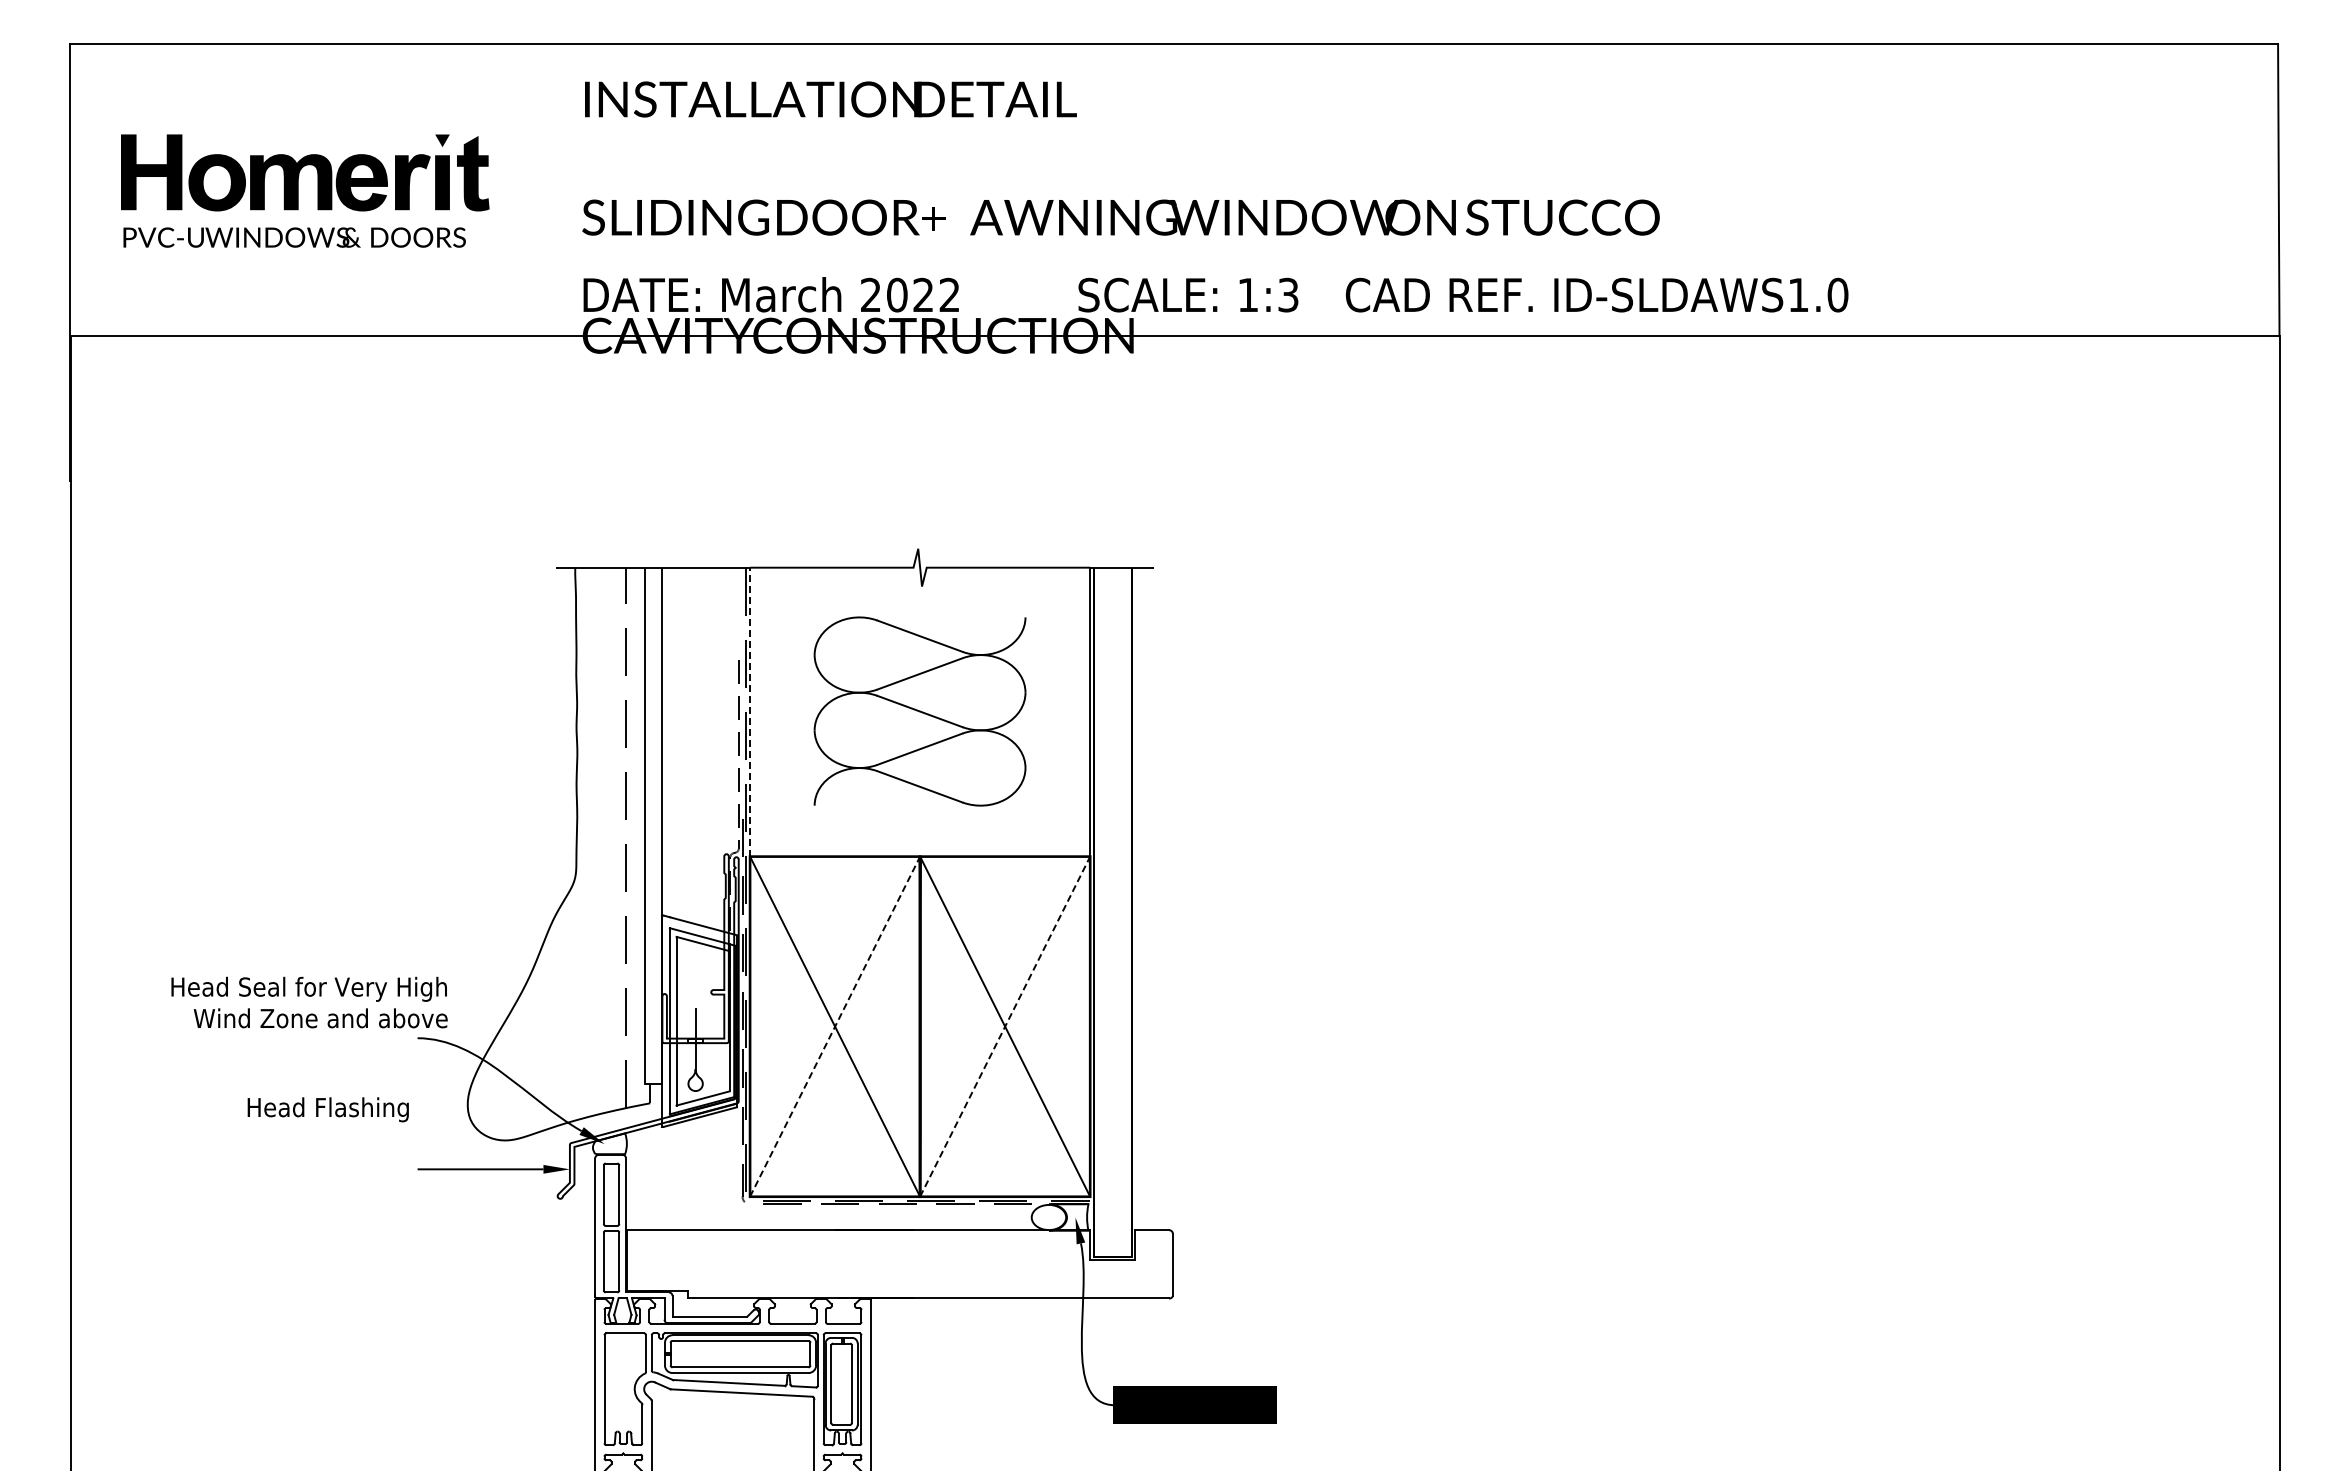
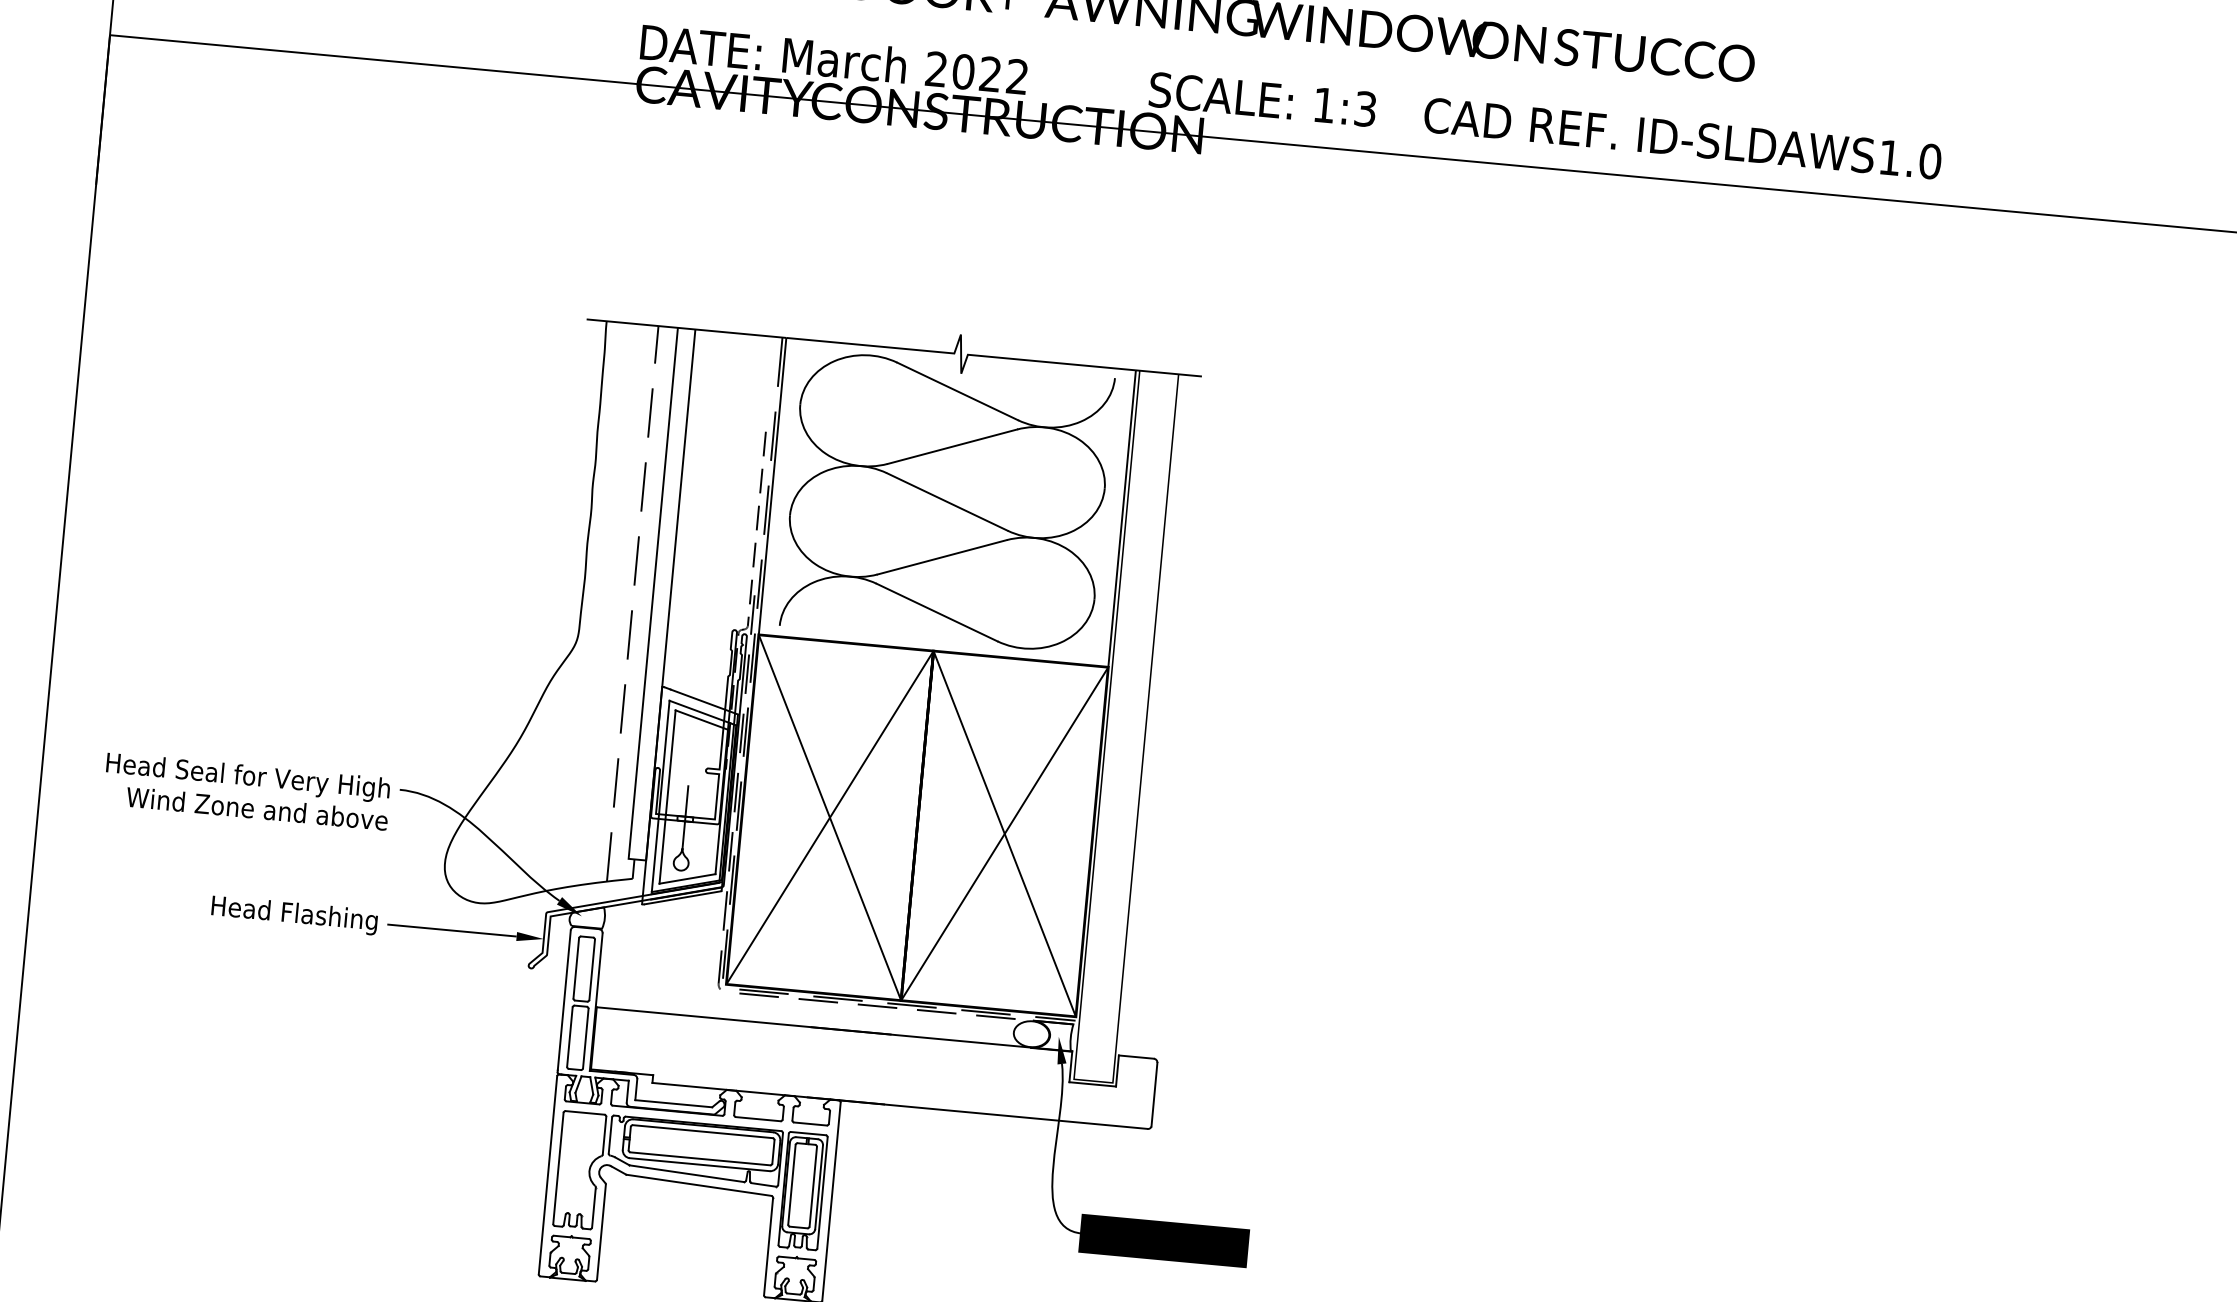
line: (750, 711) -> (773, 485), dashed -> solid
part: (919, 711) -> (946, 501), size x1.43
text: (309, 1002) -> (247, 791), moved
line: (835, 1026) -> (830, 817), dashed -> solid
line: (1005, 1026) -> (1005, 833), dashed -> solid
text: (327, 1109) -> (293, 914), moved

